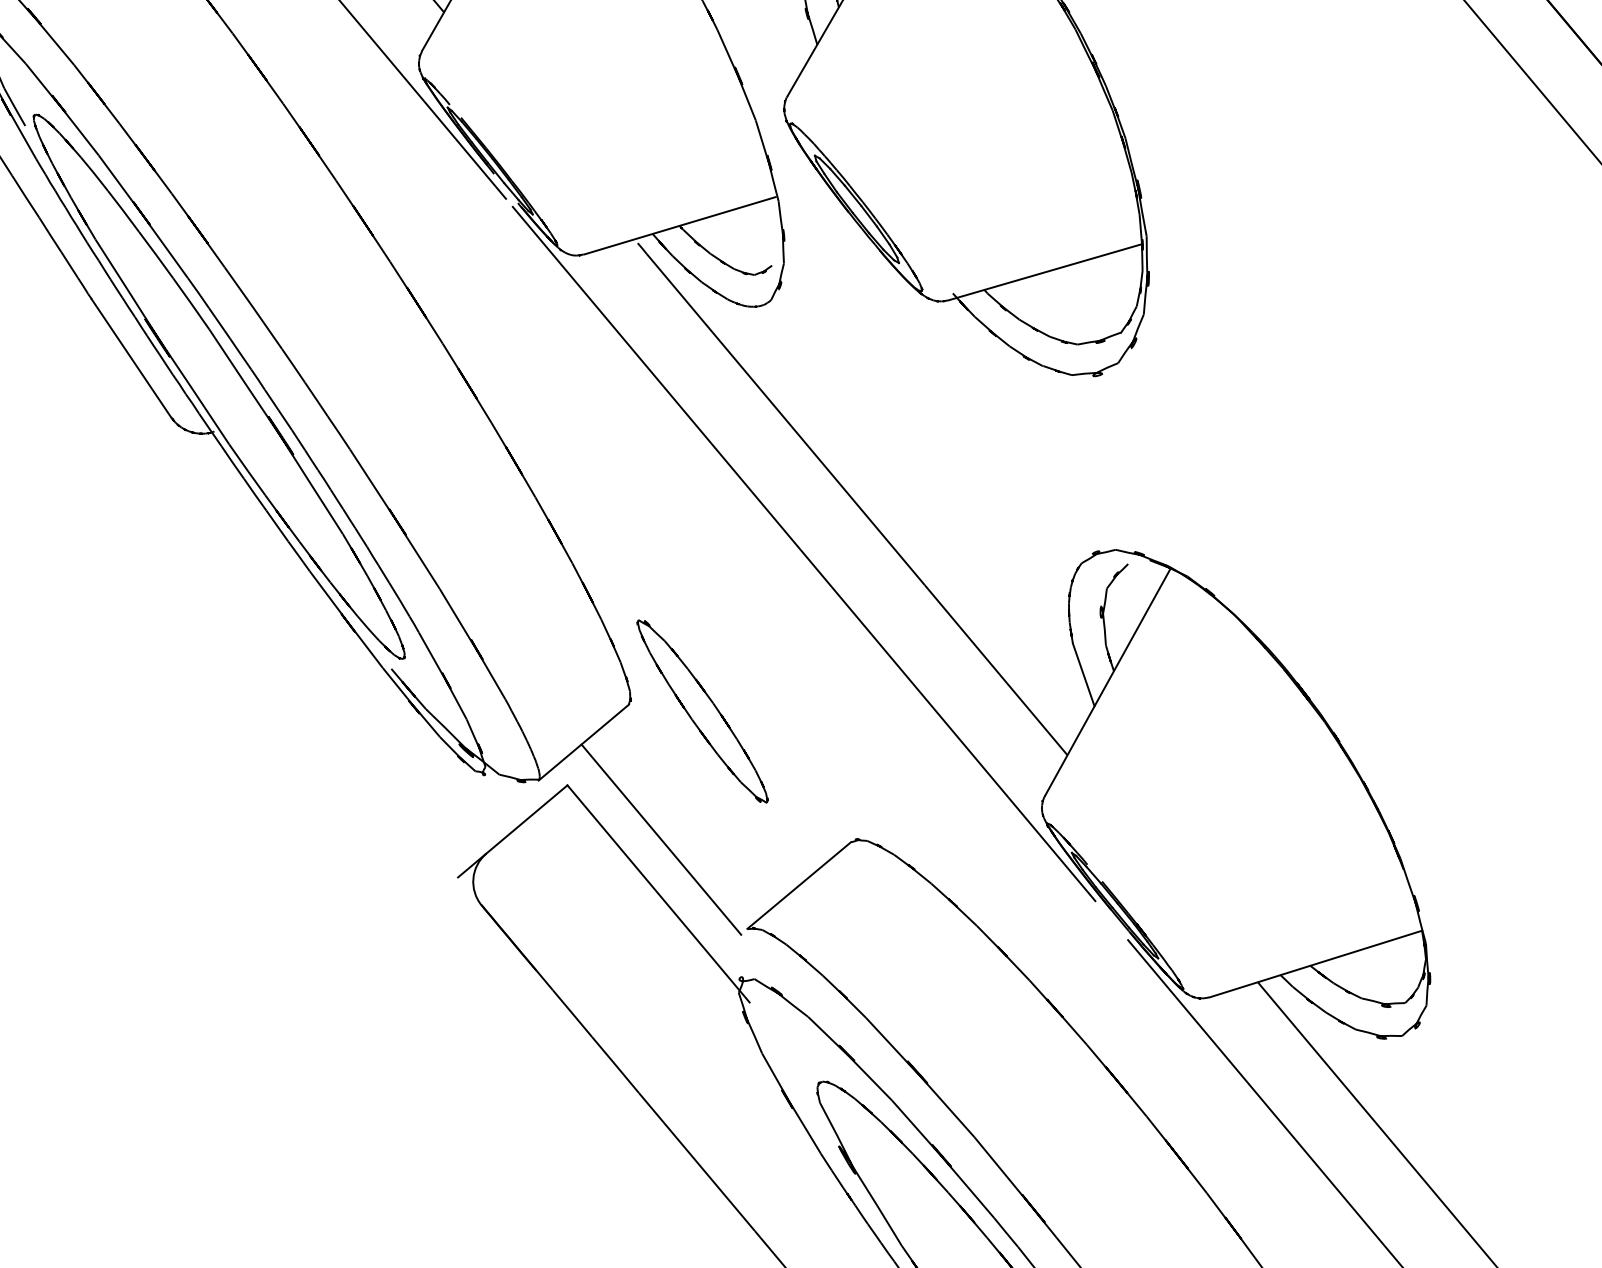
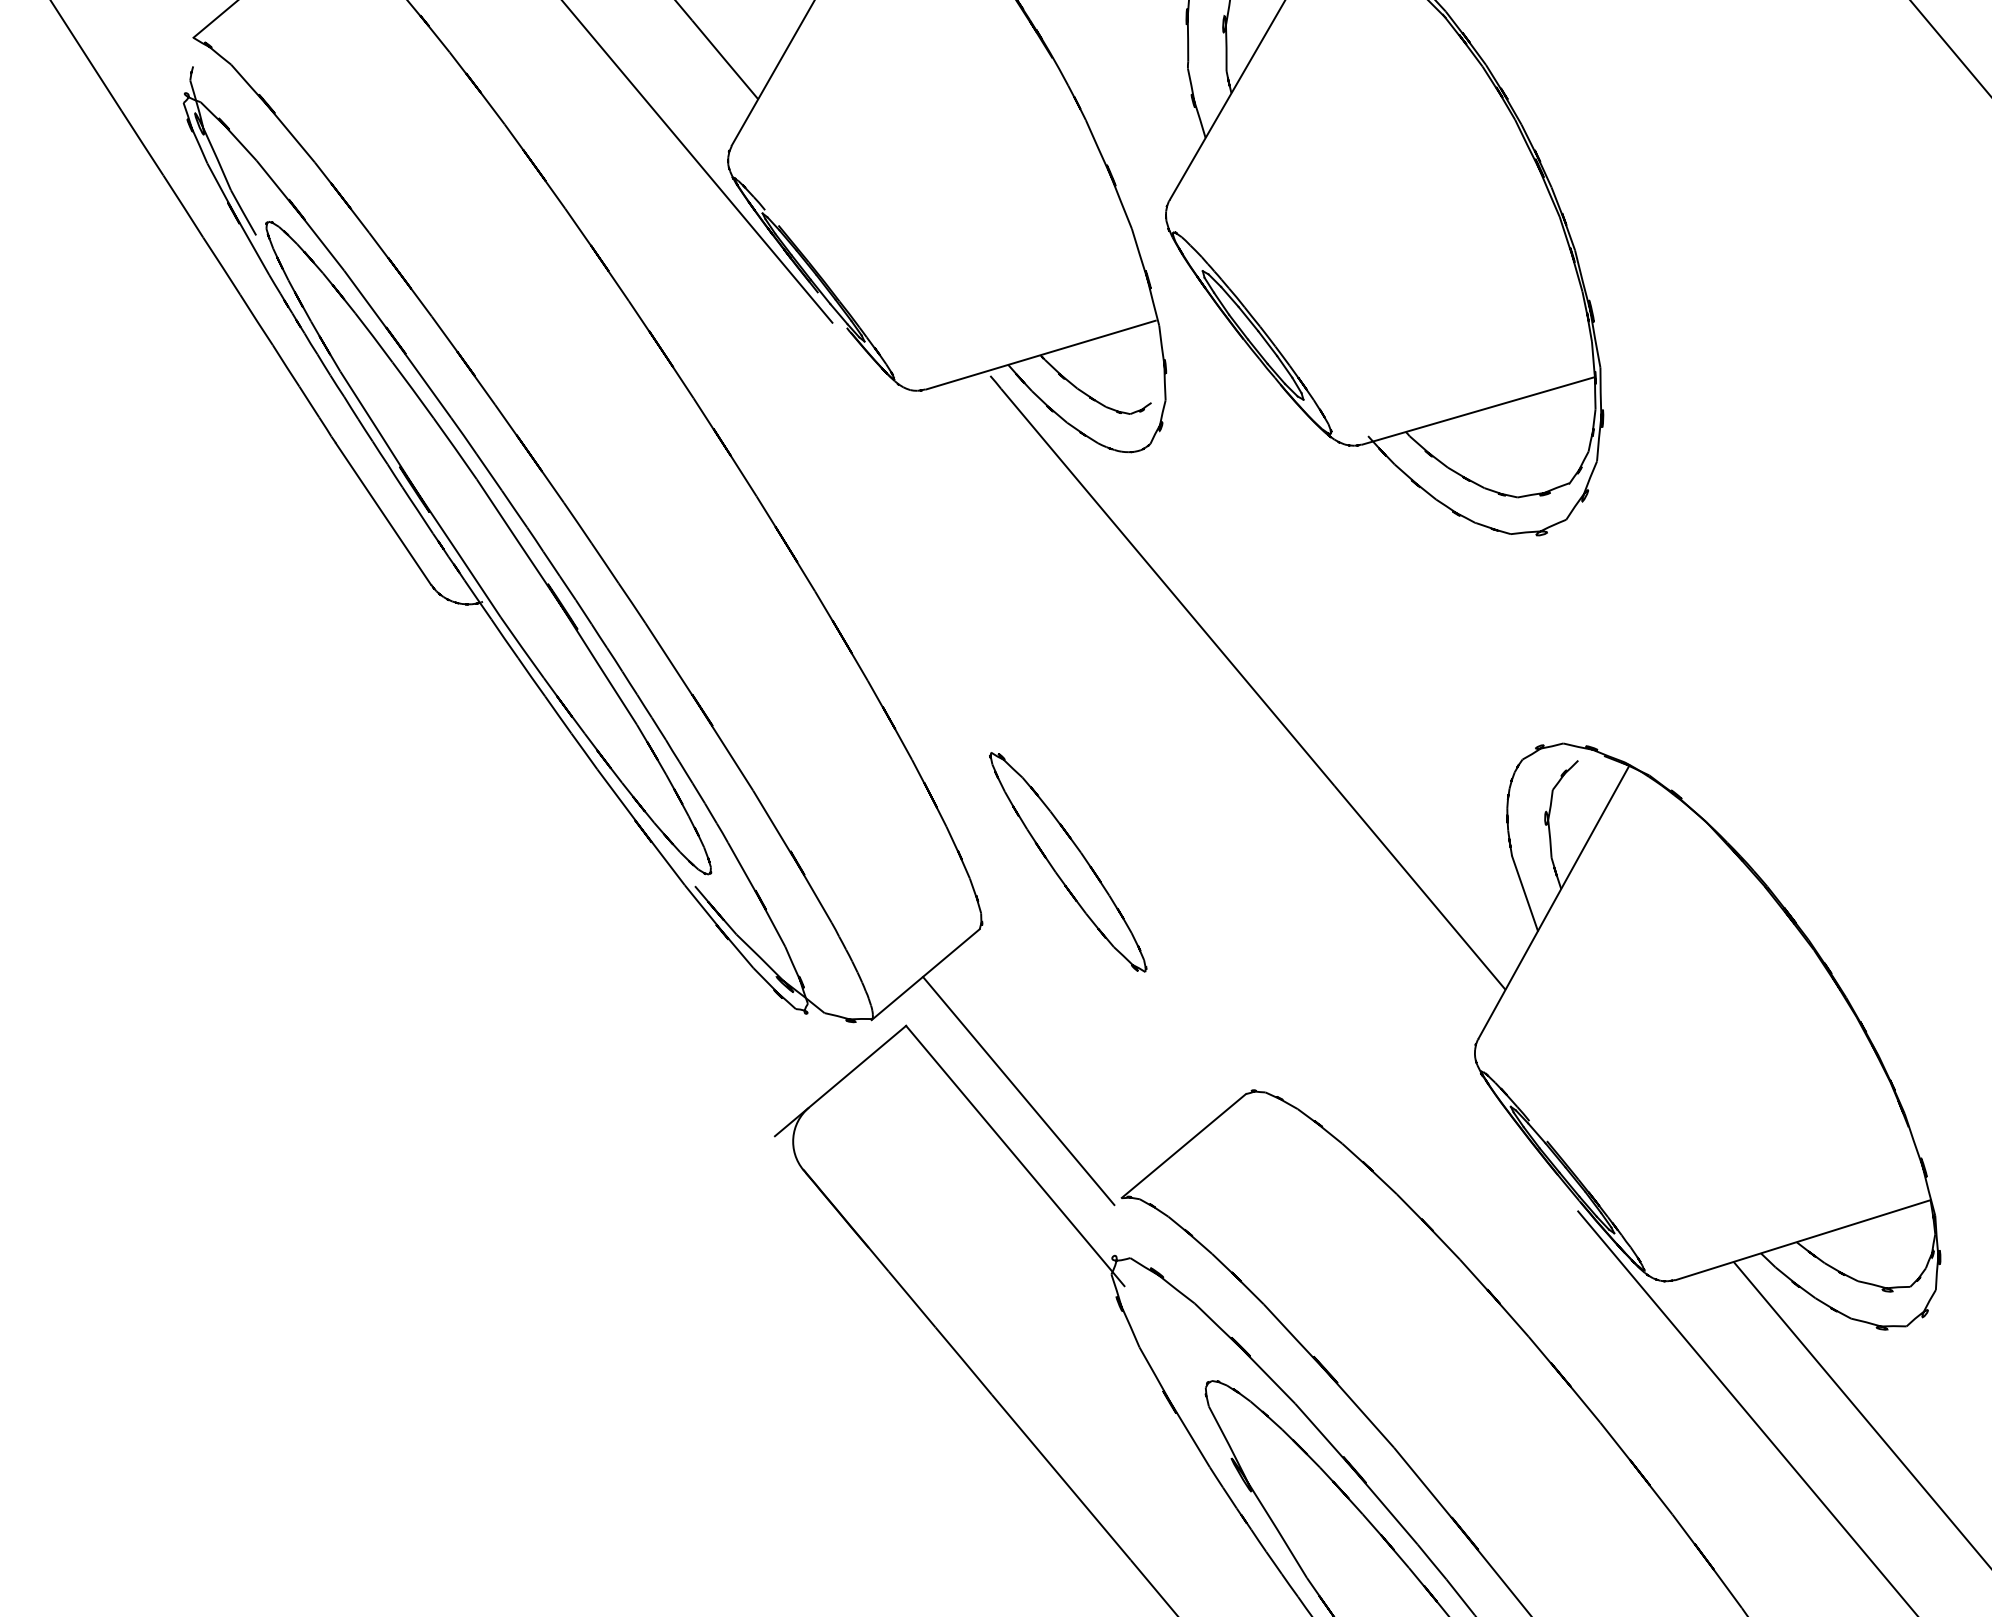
line: (803, 553) -> (1189, 748), removed
part: (702, 711) -> (1068, 862), moved

